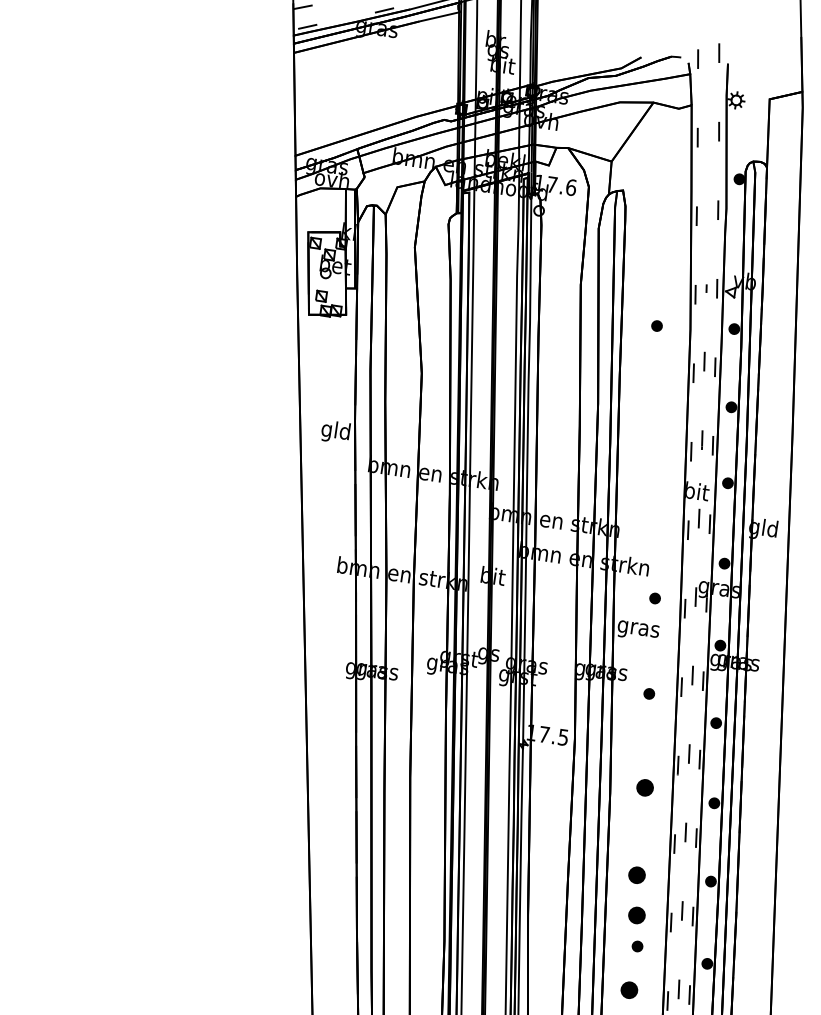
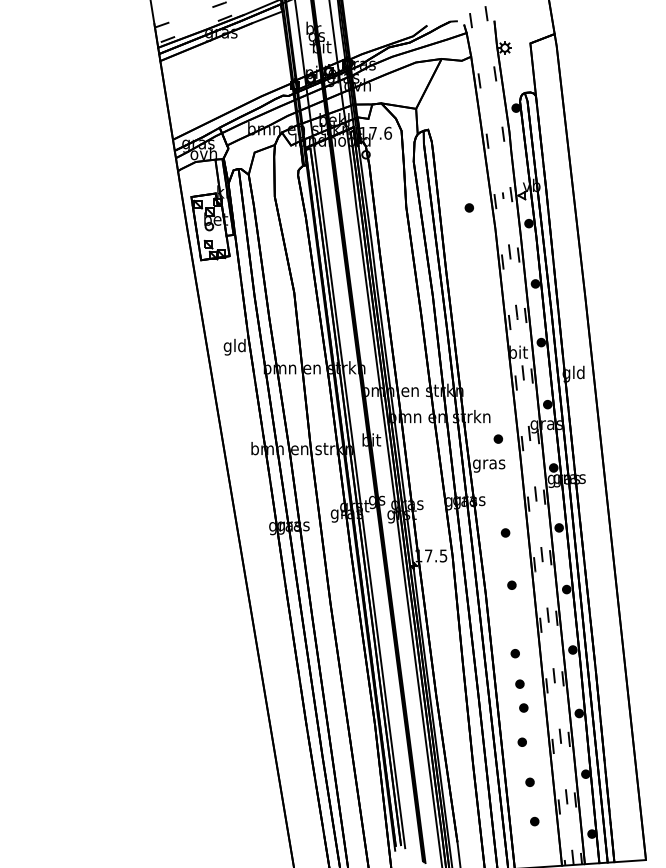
part: (656, 325) -> (468, 207), moved
part: (649, 693) -> (505, 532), moved
part: (644, 786) -> (511, 584), size x0.62
part: (635, 875) -> (514, 653), size x0.62
part: (636, 914) -> (519, 683), size x0.62
part: (628, 988) -> (521, 741), size x0.62

